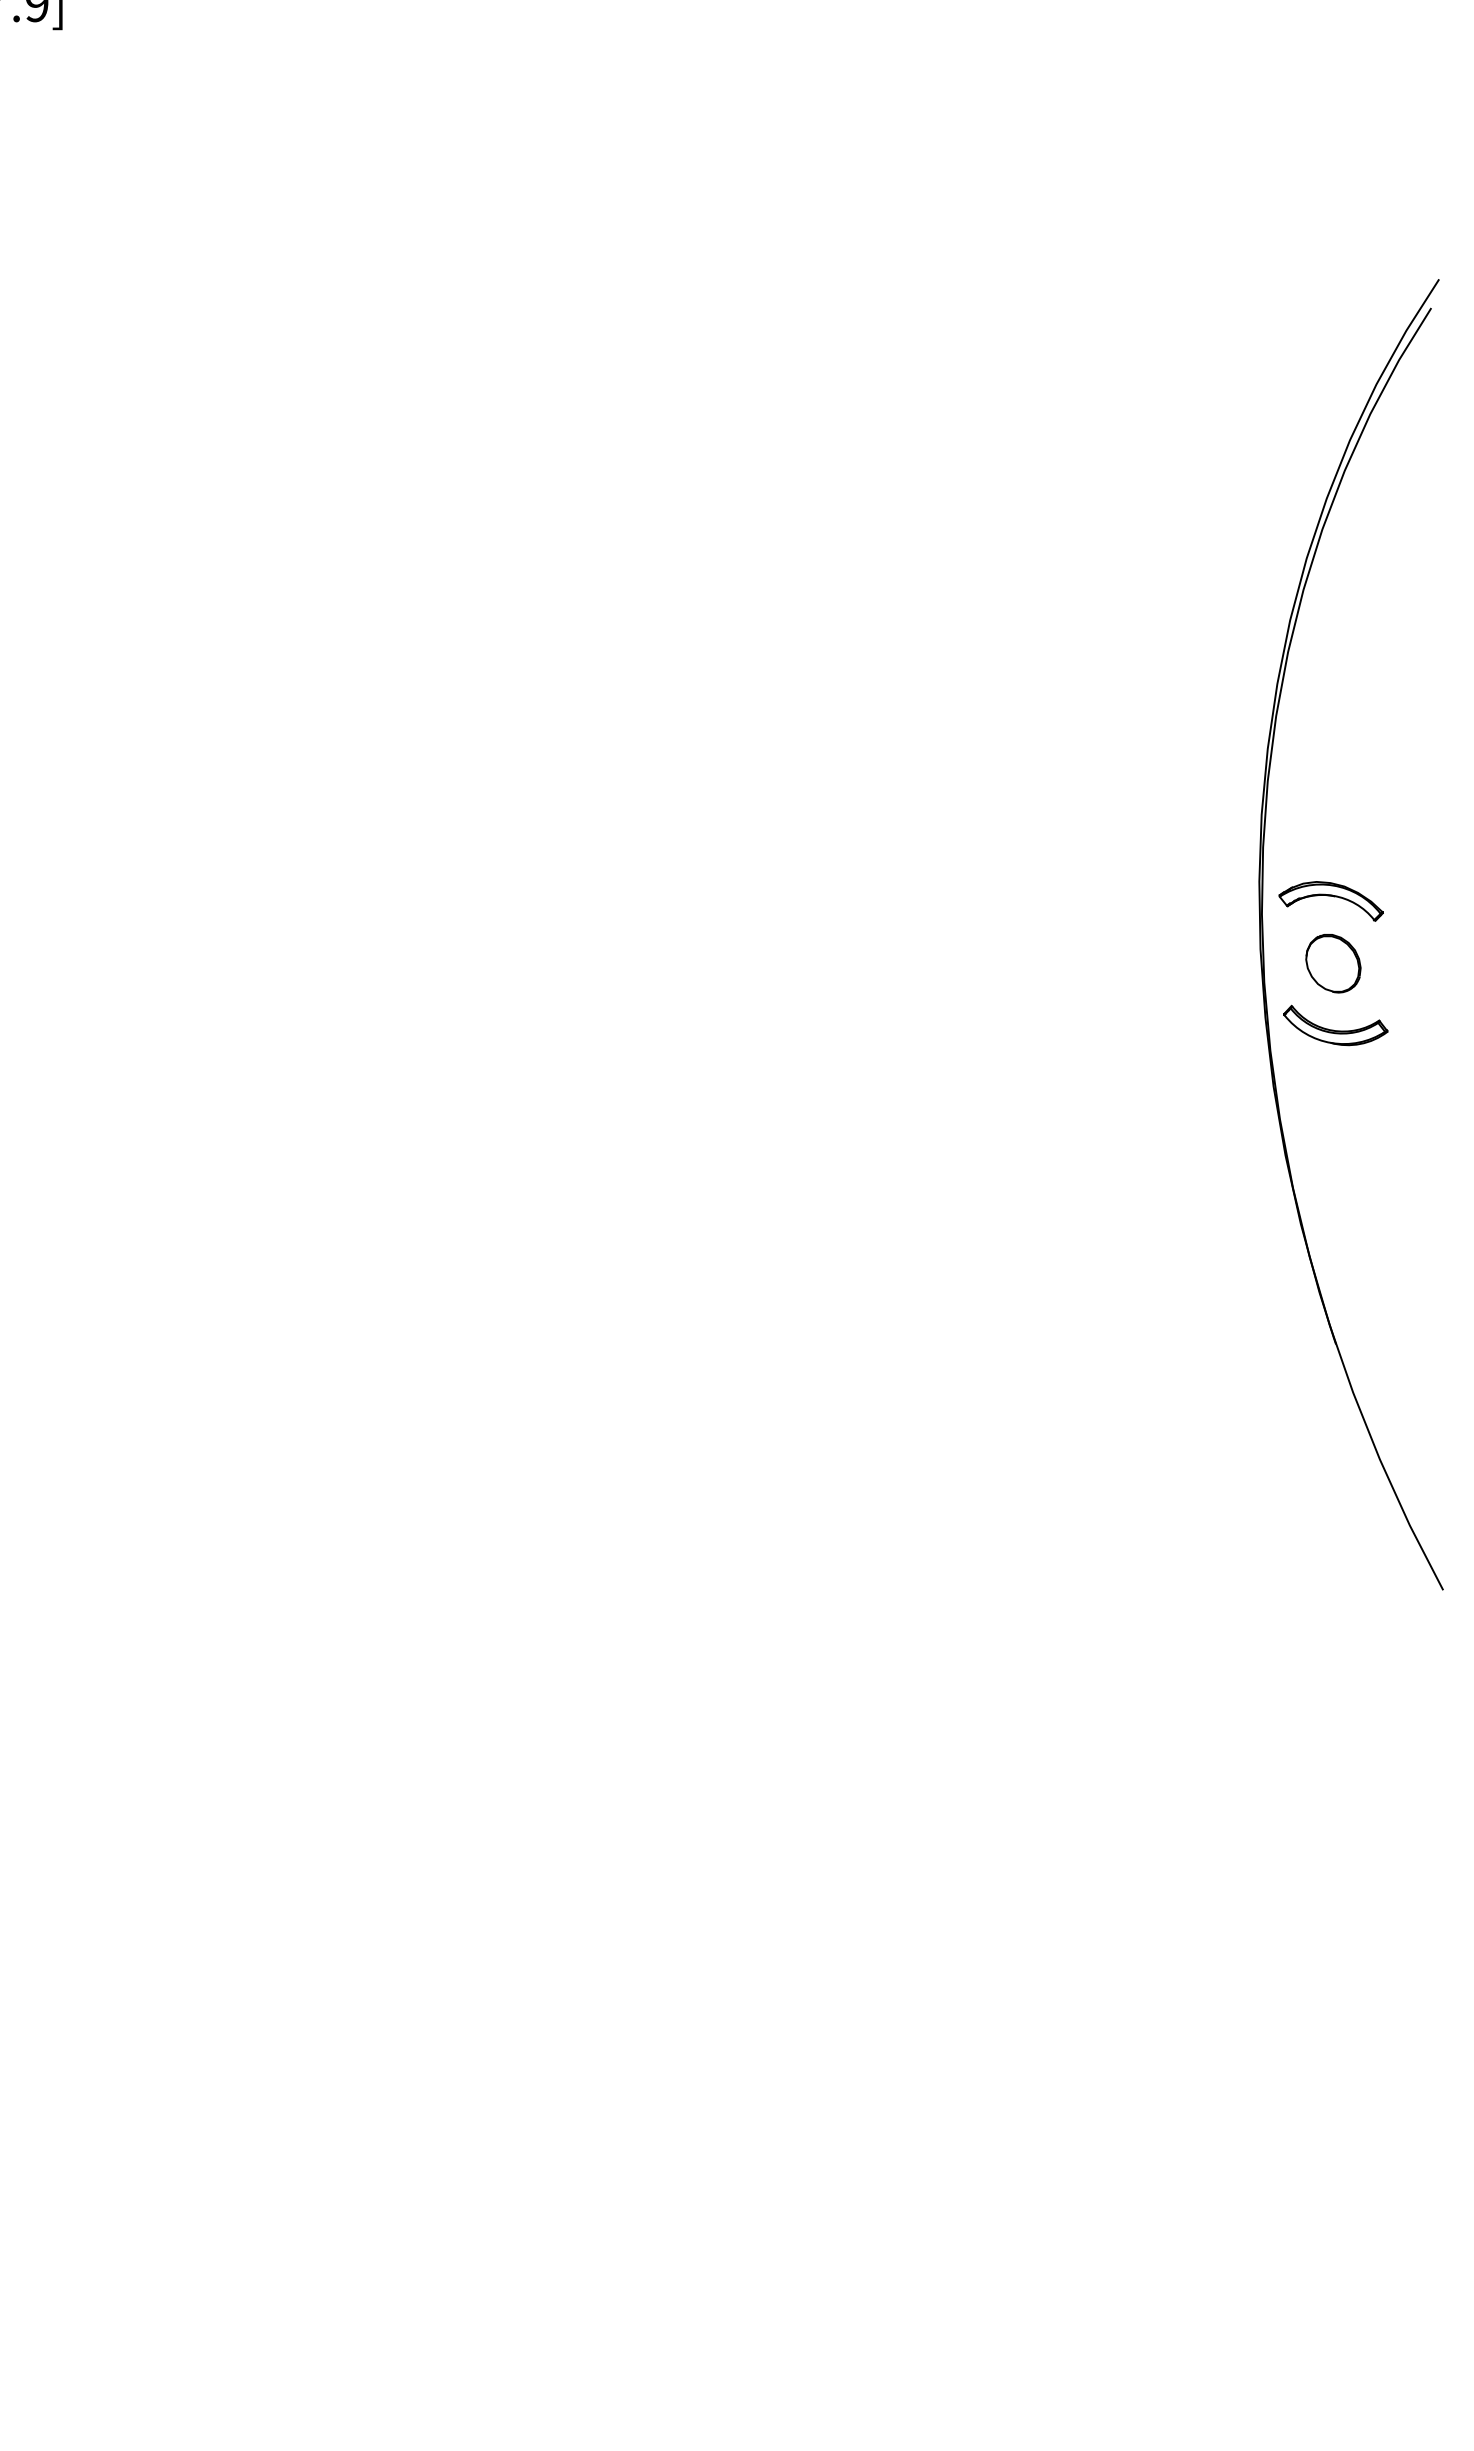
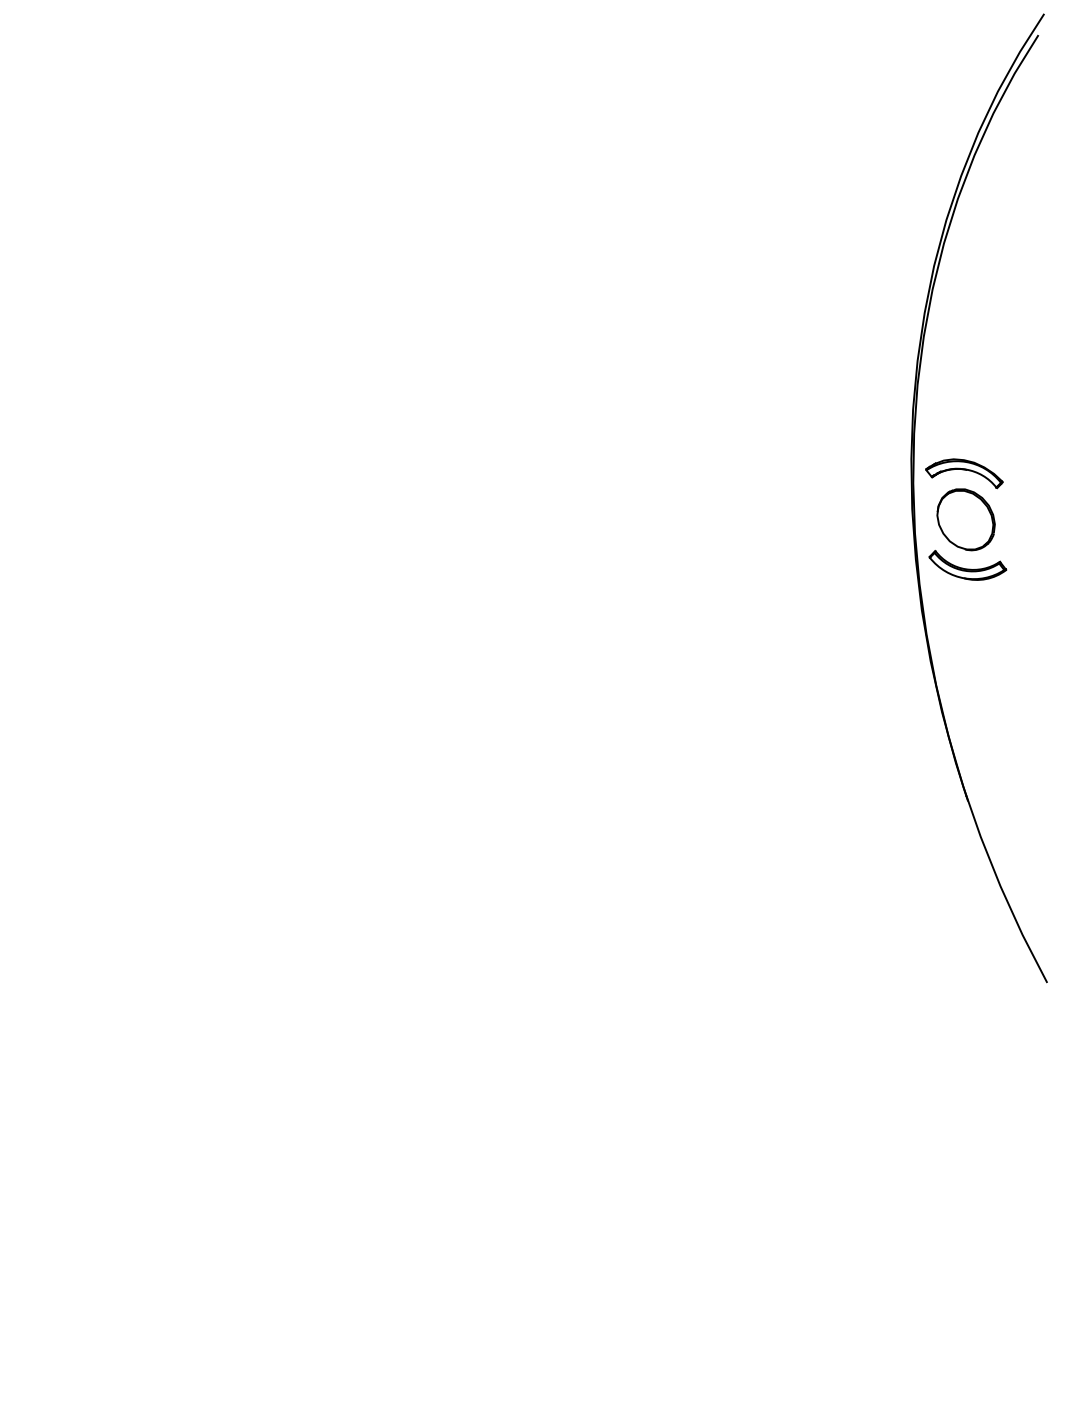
part: (1333, 963) -> (966, 519), size x1.43

